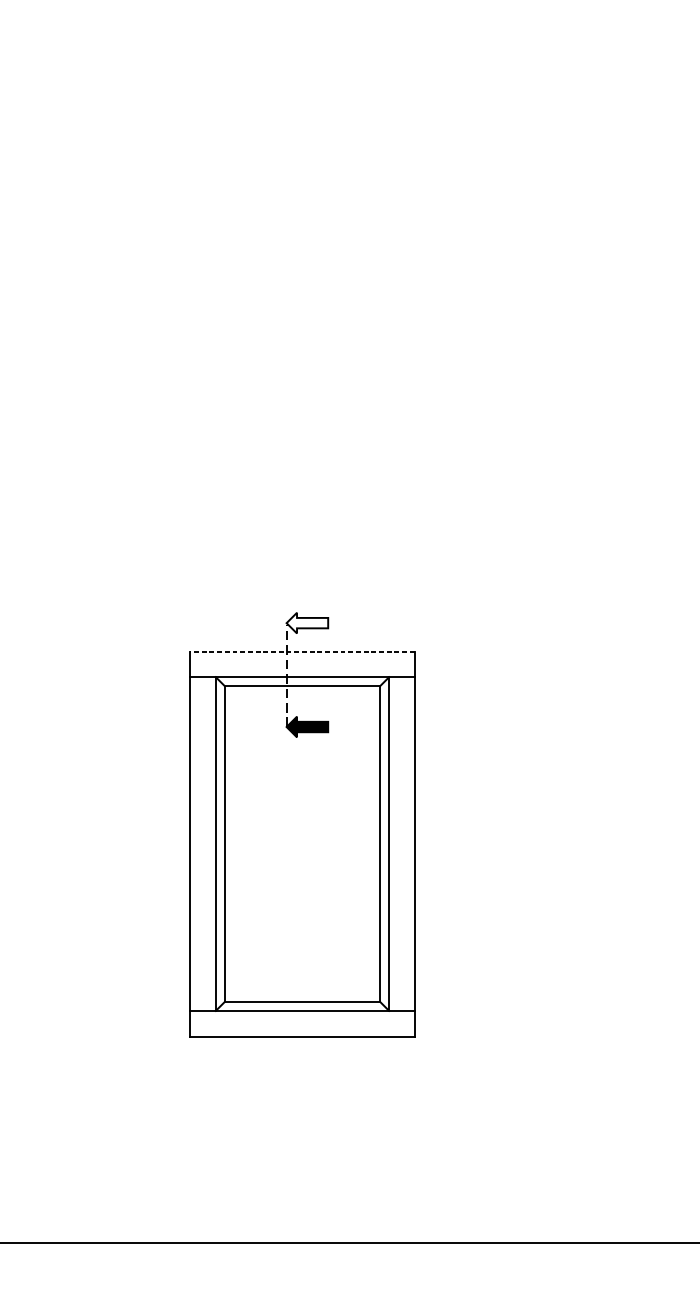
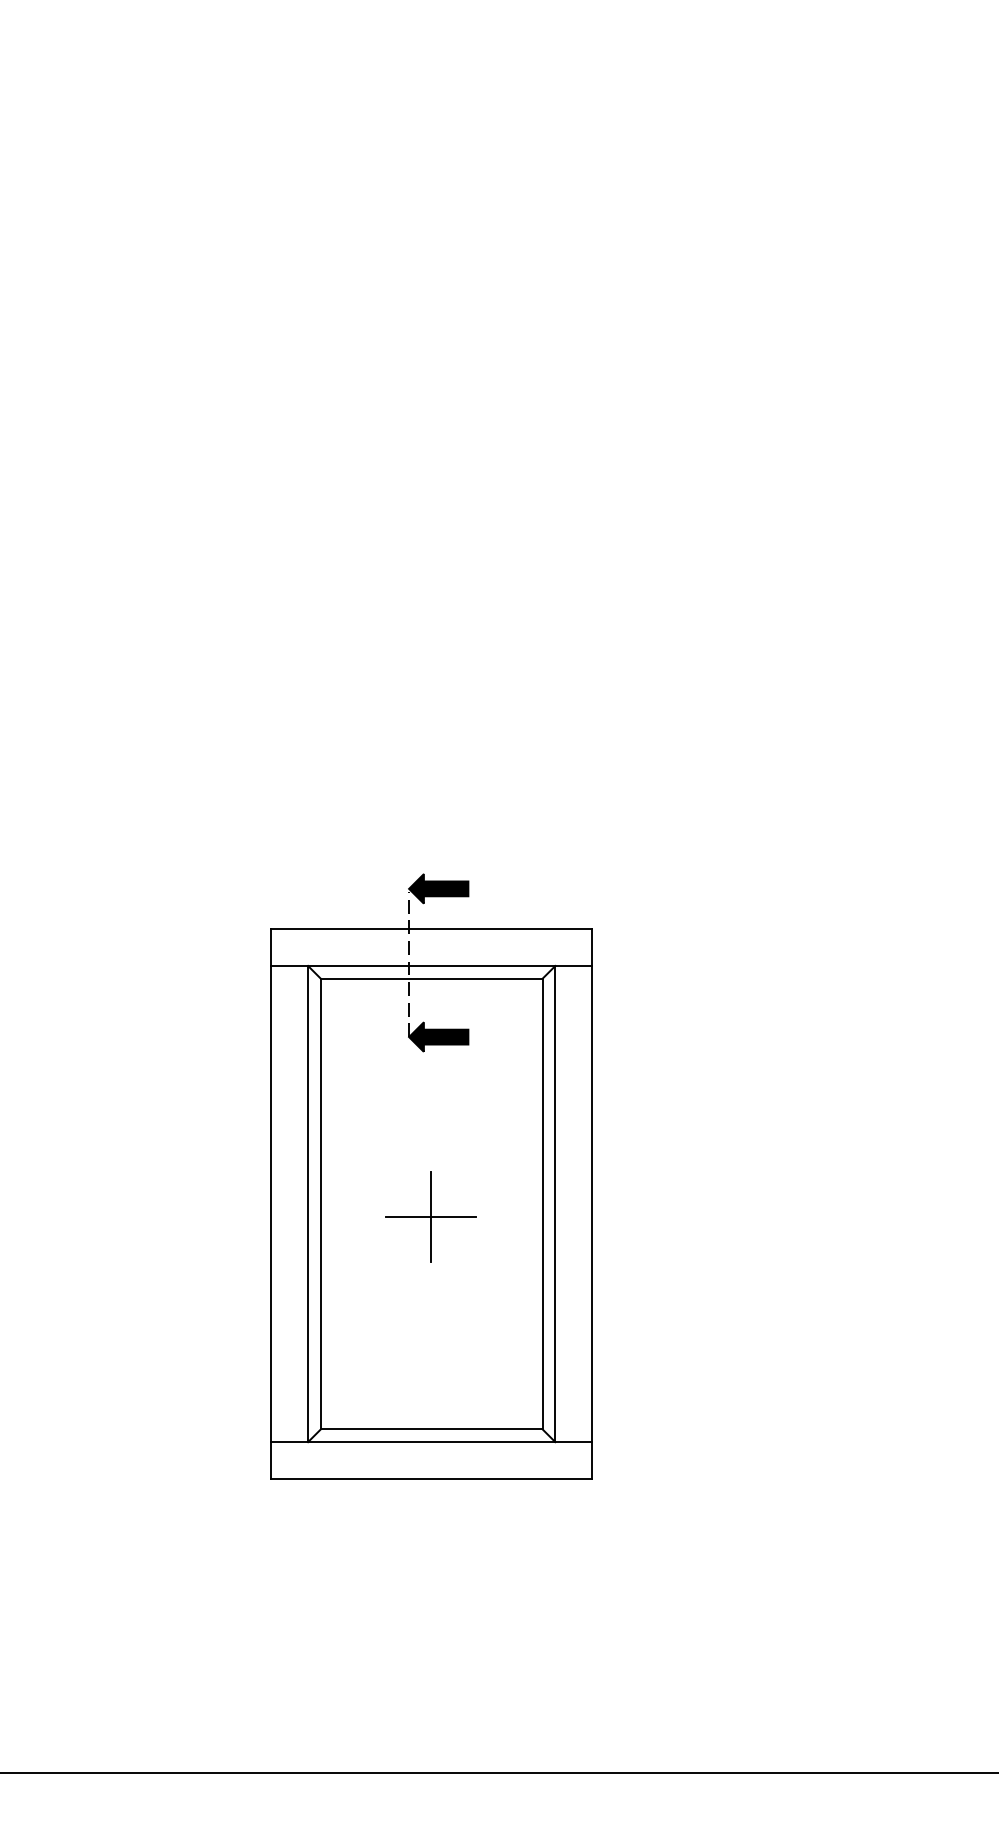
fill: (307, 622) -> (438, 888), added
line: (302, 651) -> (431, 929), dashed -> solid
part: (301, 852) -> (430, 1216), added

